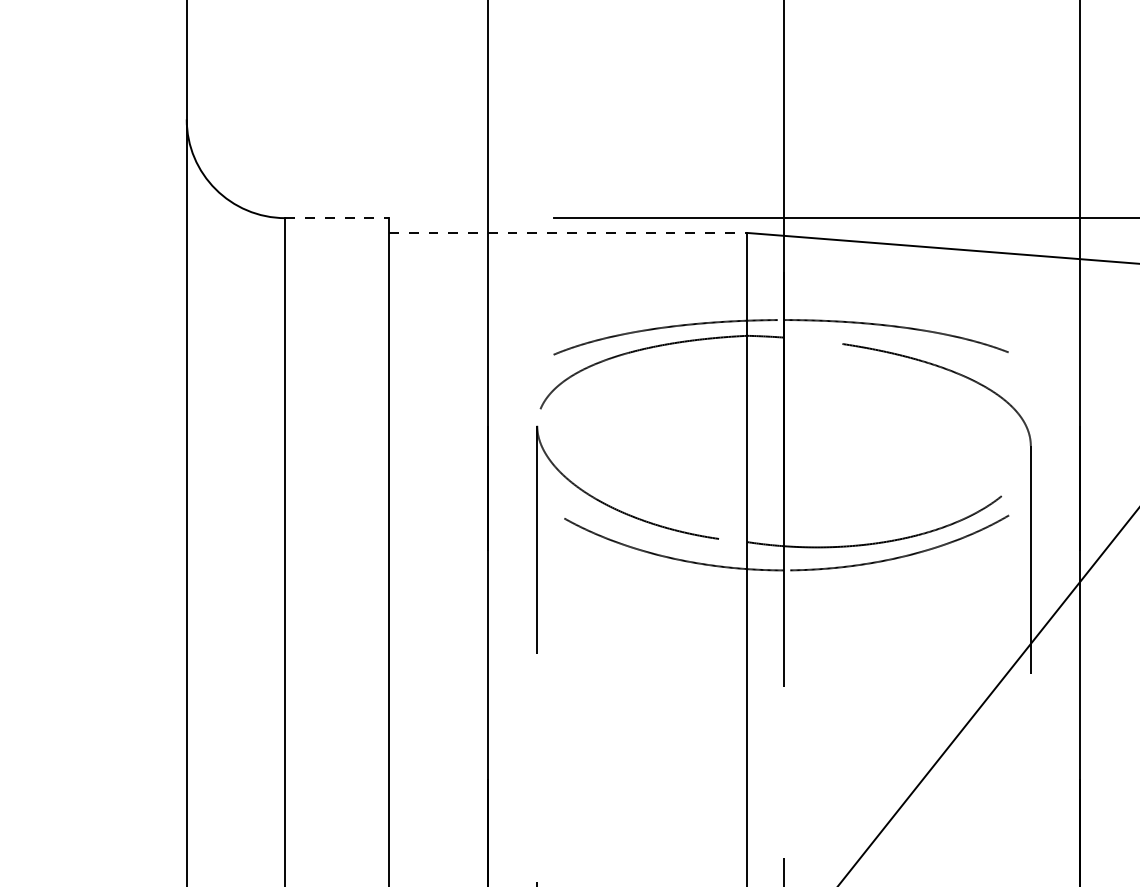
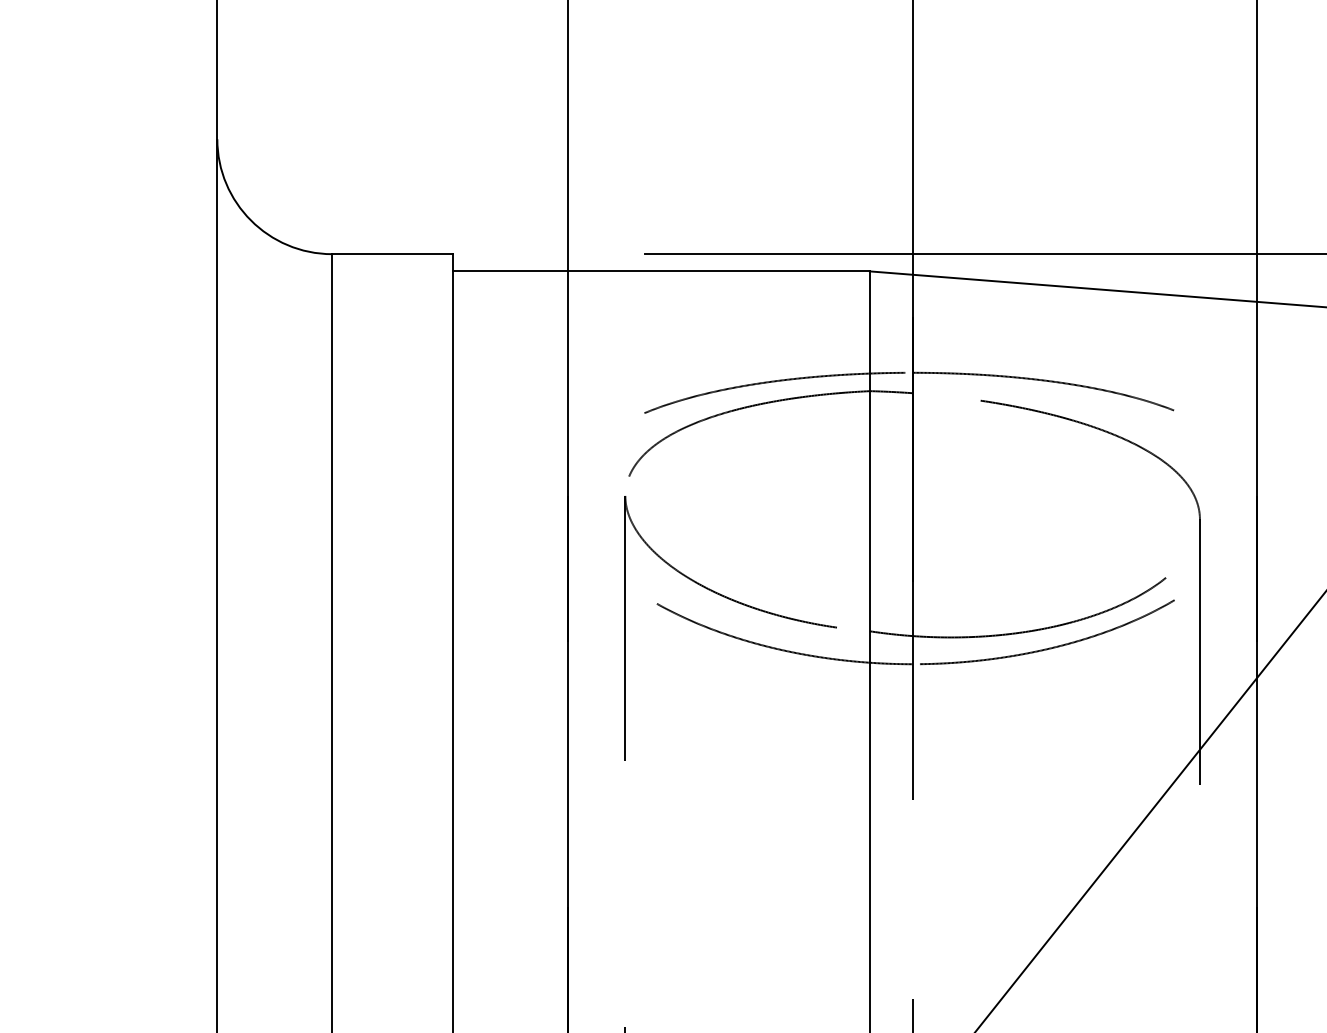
line: (337, 218) -> (392, 254), dashed -> solid
line: (568, 232) -> (661, 270), dashed -> solid

